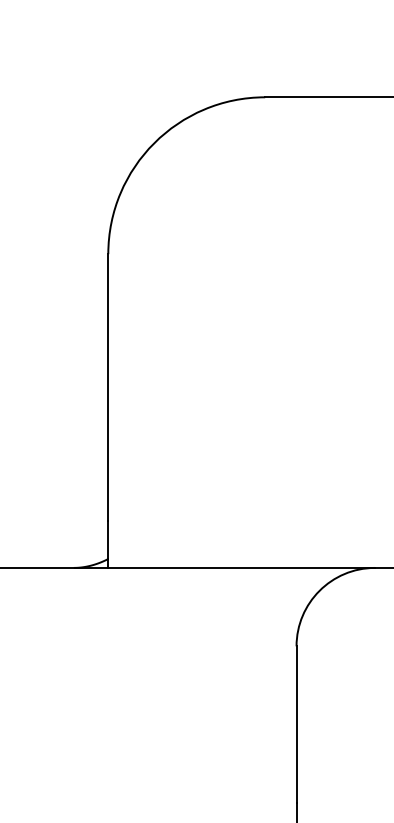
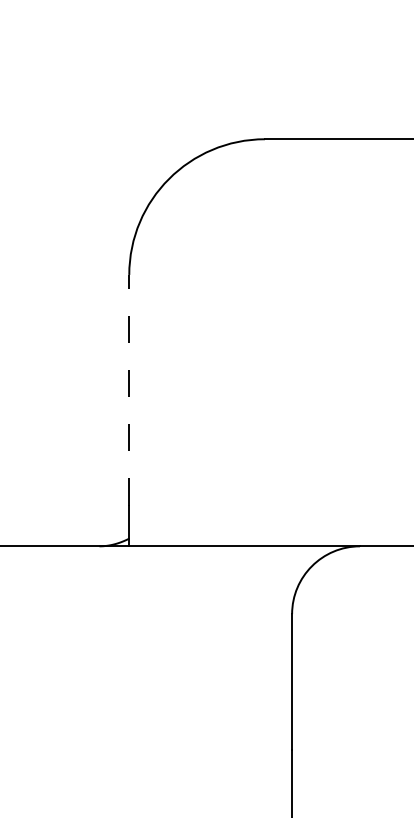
line: (108, 386) -> (129, 389), solid -> dashed

